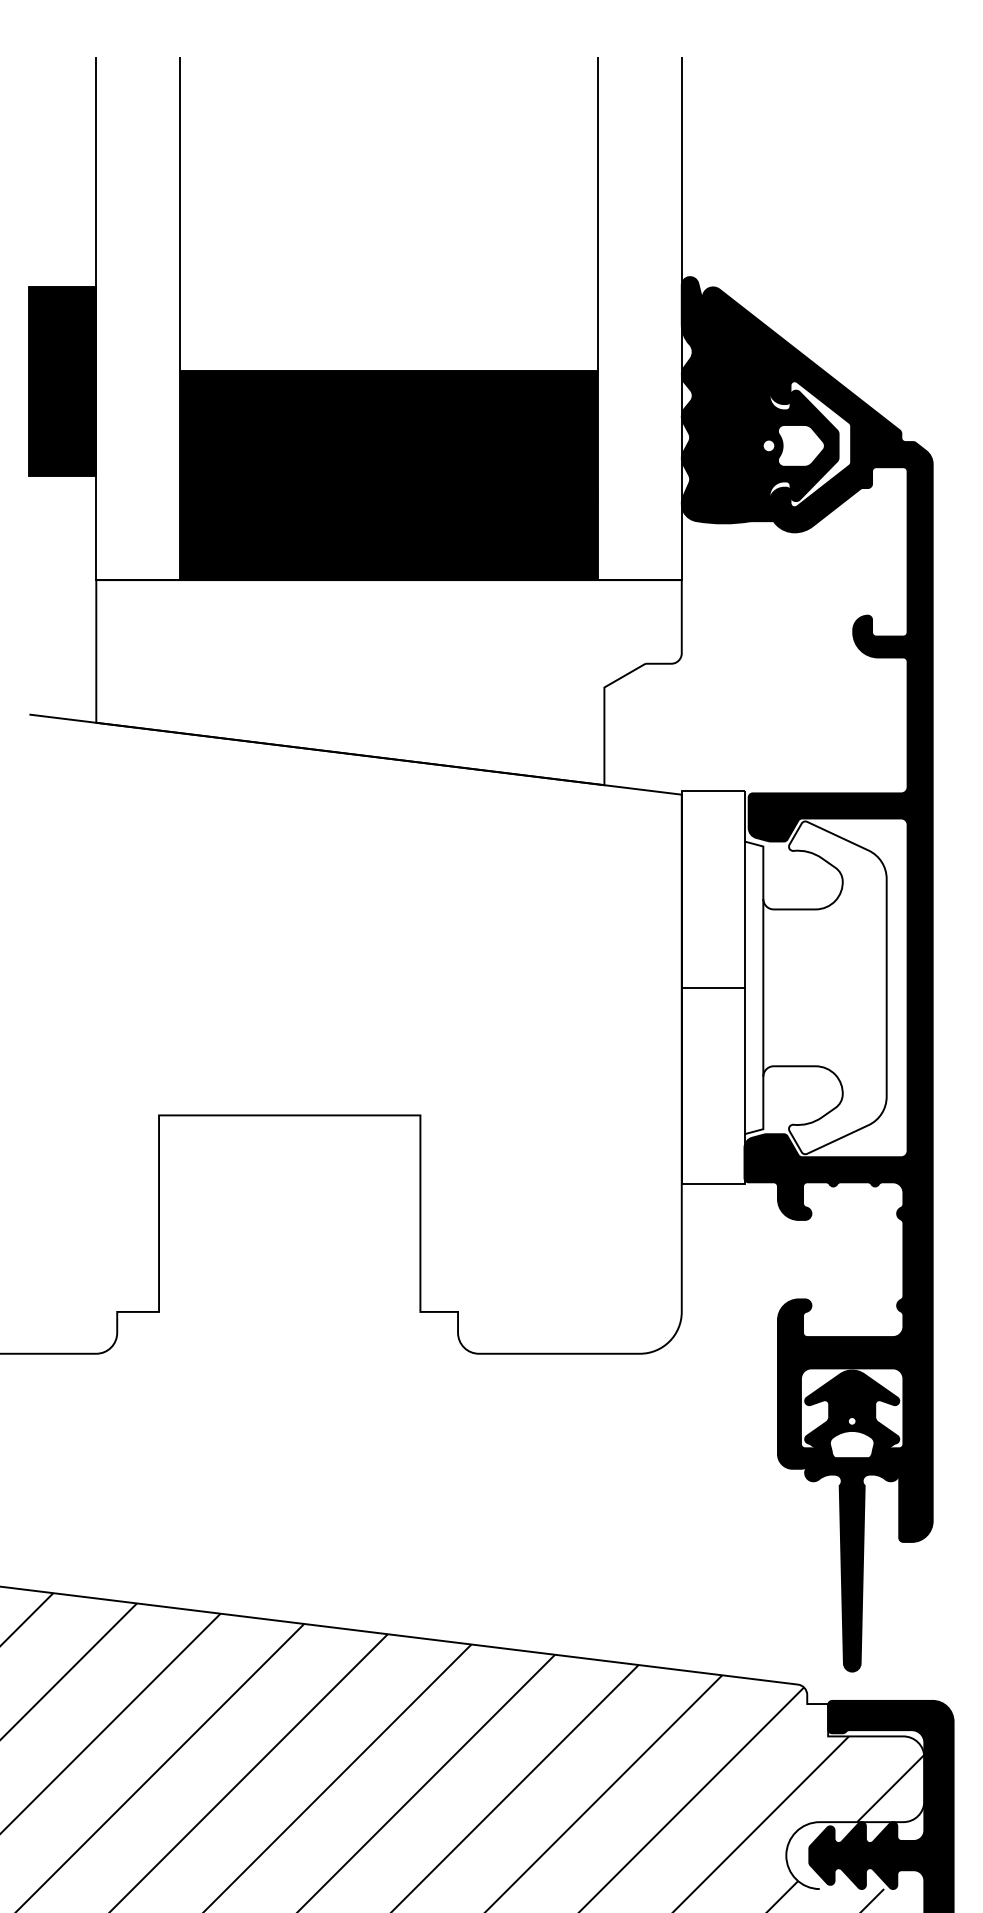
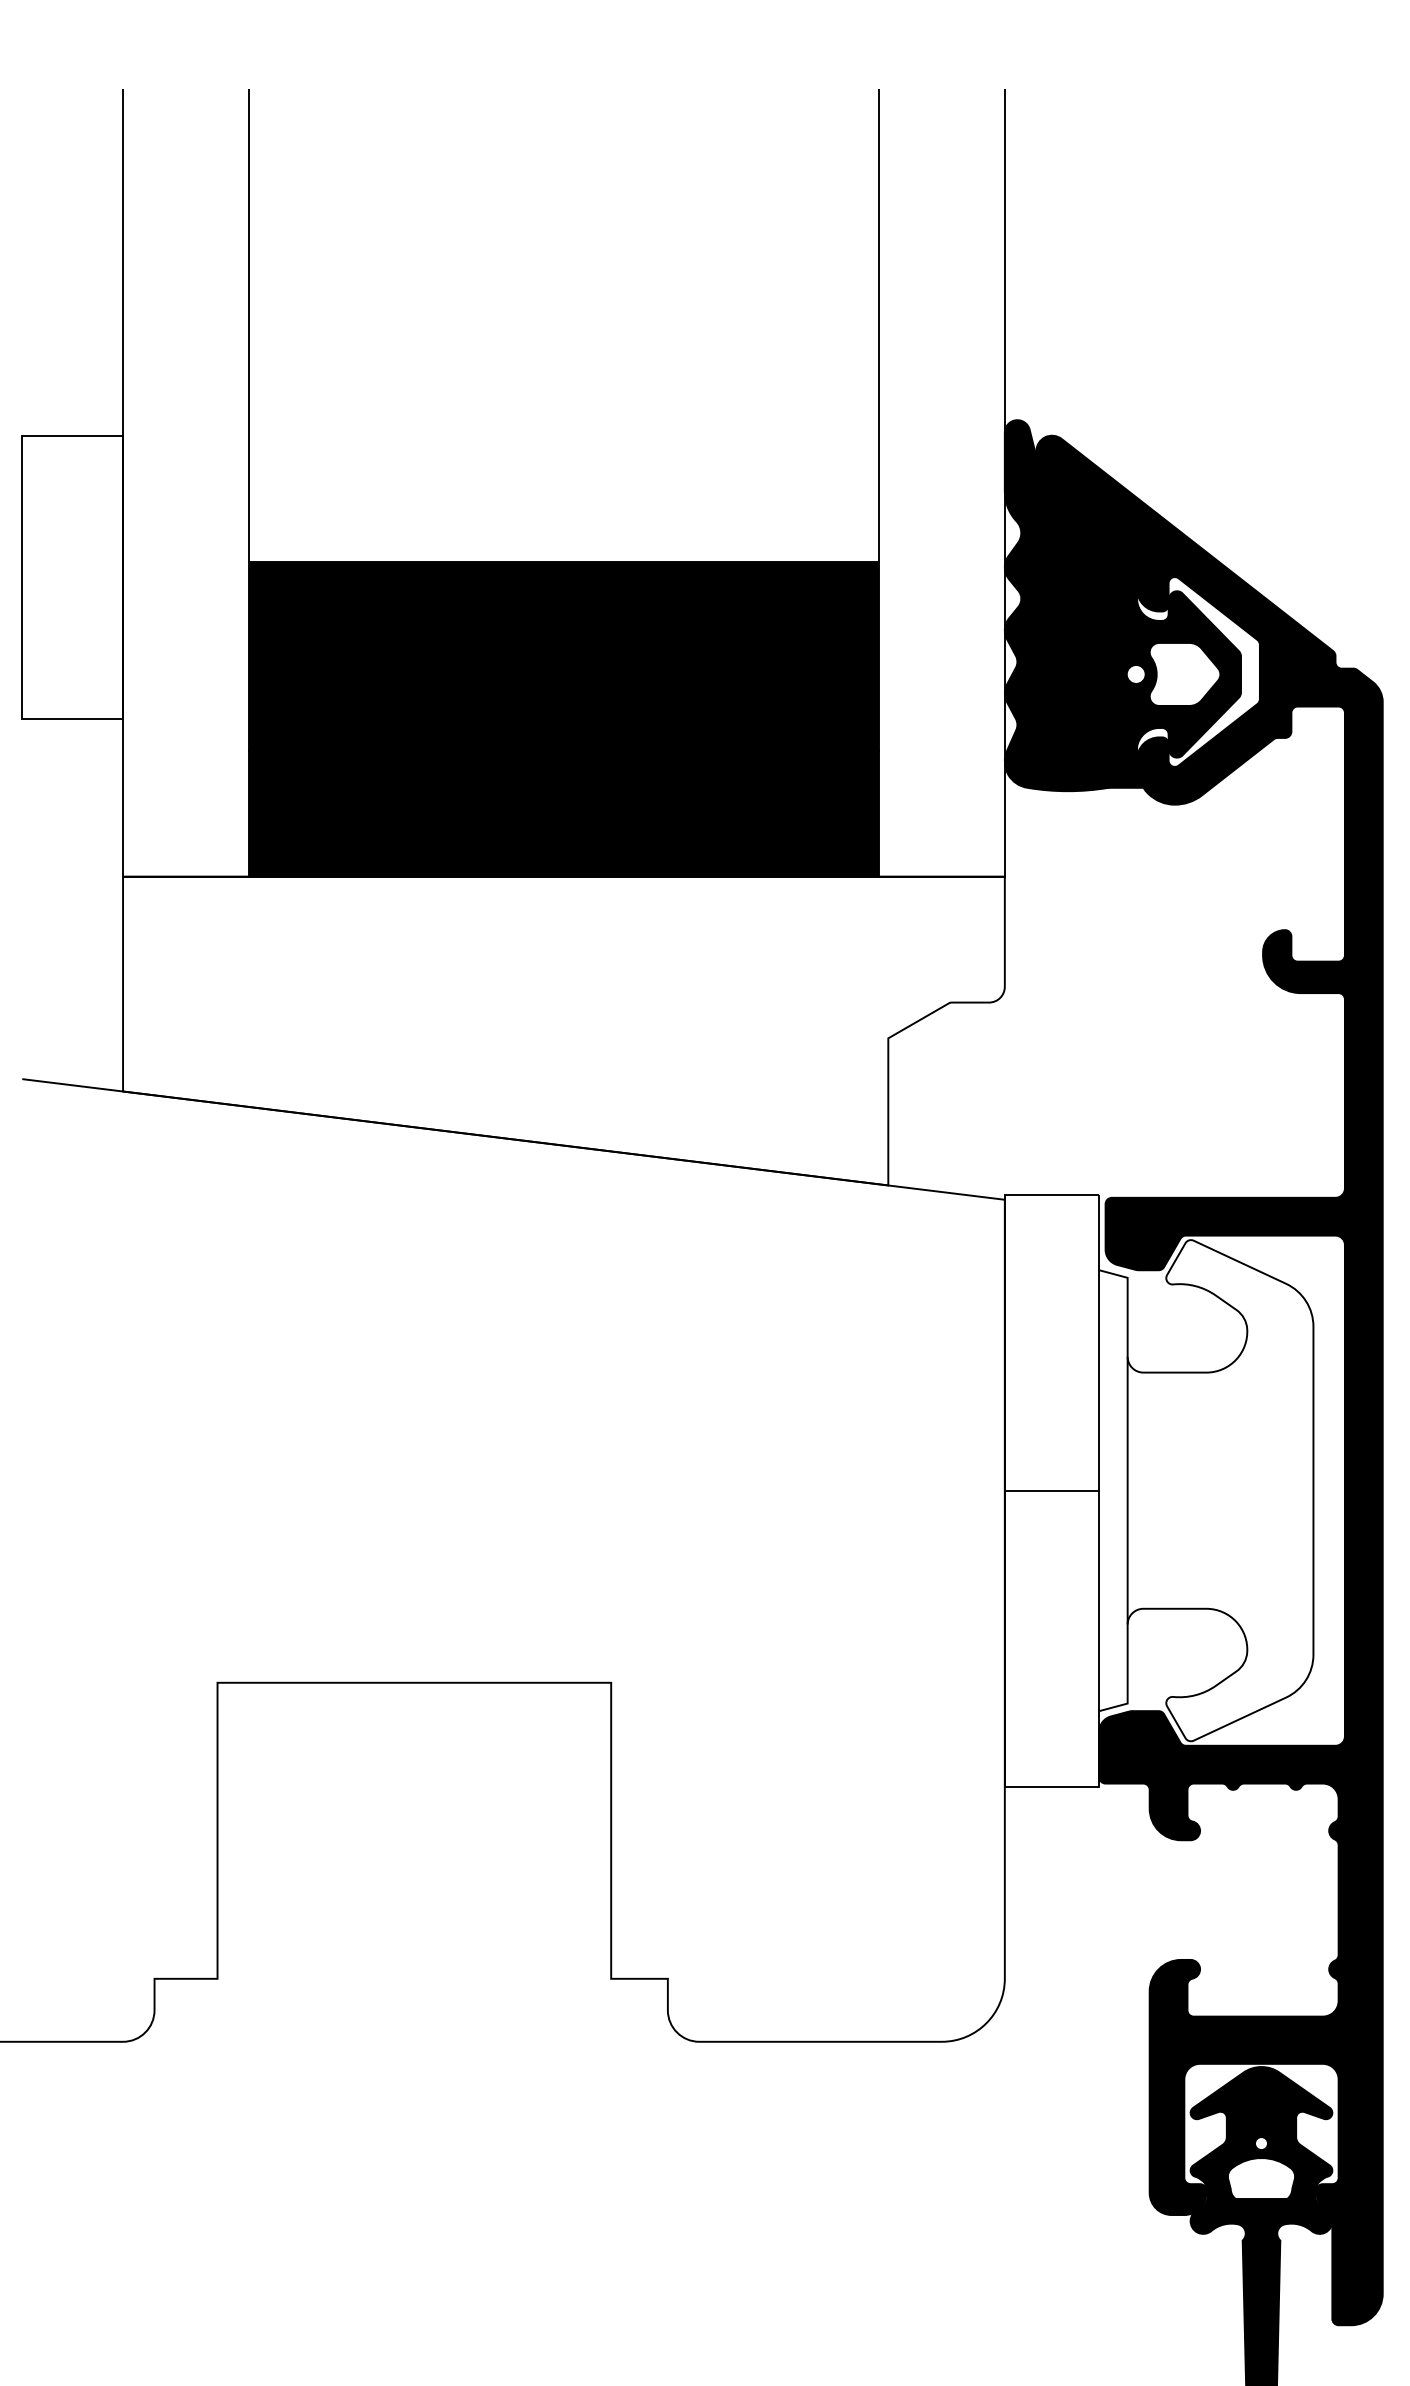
fill: (62, 381) -> (72, 577), removed

